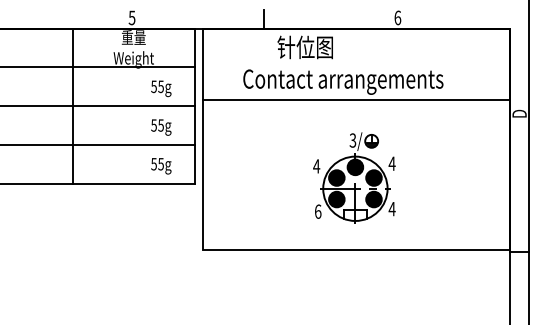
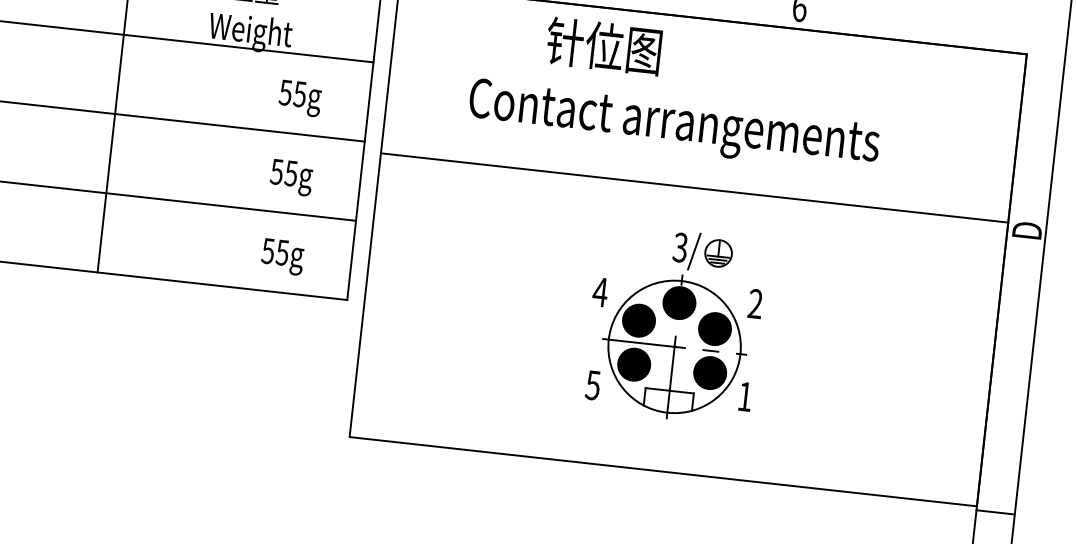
line: (356, 99) -> (694, 186), moved
text: (391, 163) -> (754, 303), 4 -> 2
text: (391, 209) -> (743, 397), 4 -> 1
text: (317, 211) -> (591, 384), 6 -> 5

